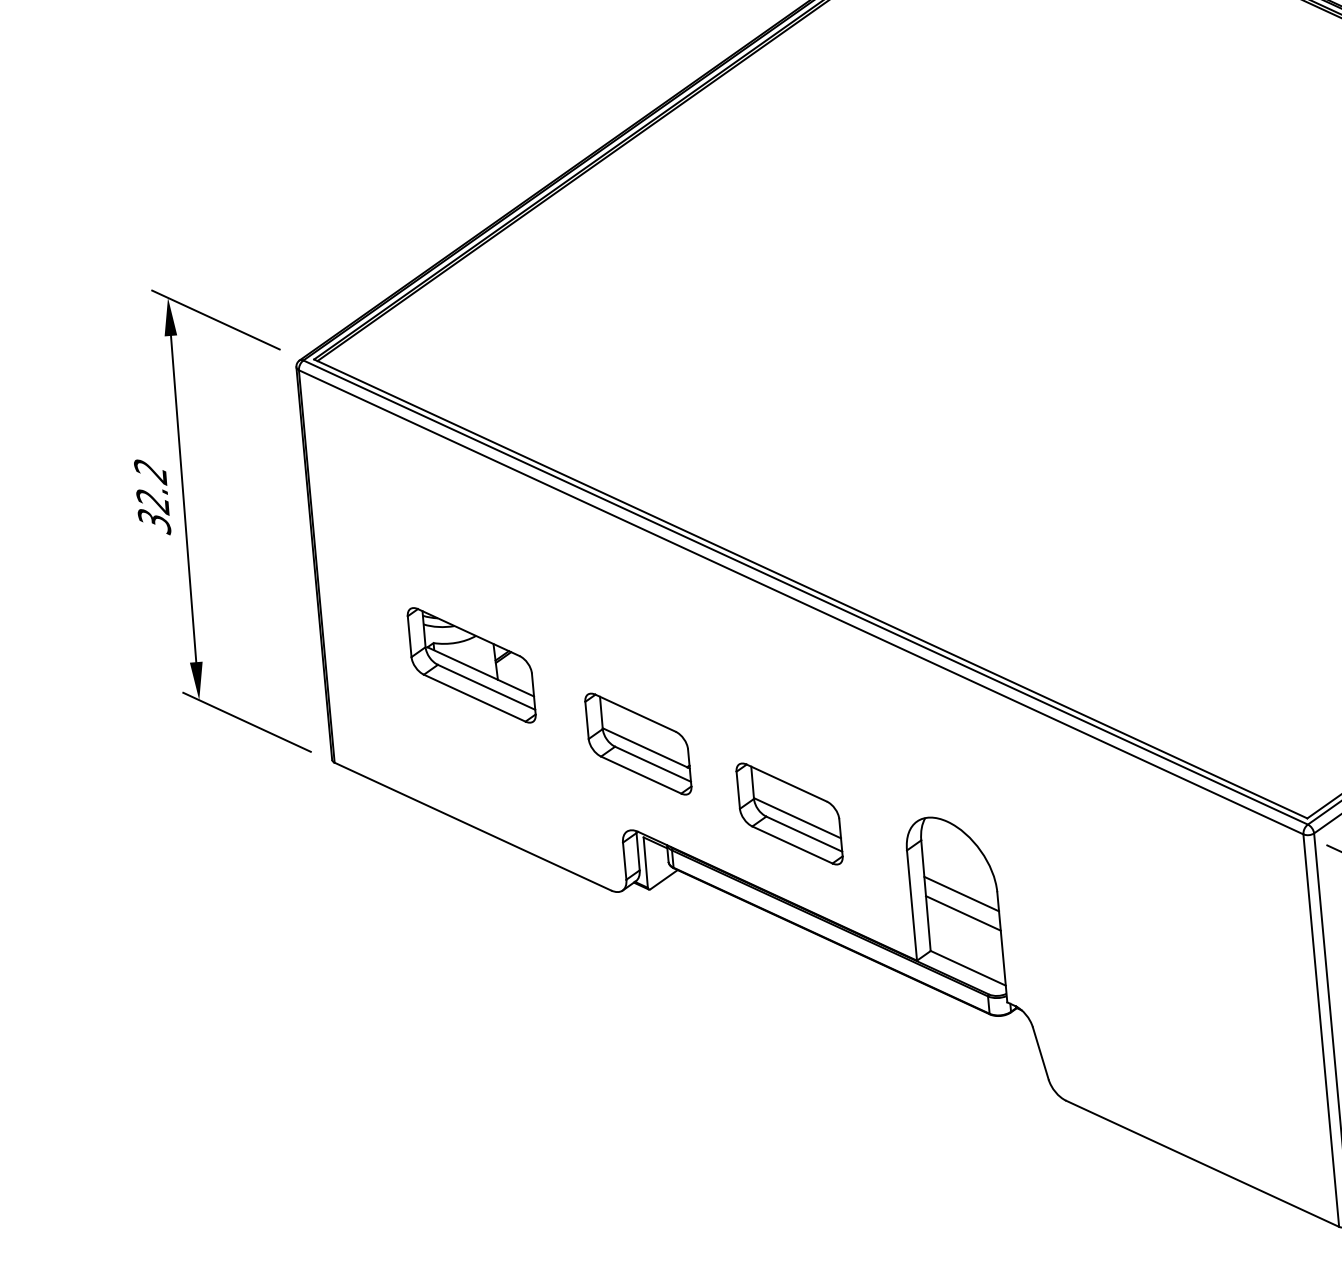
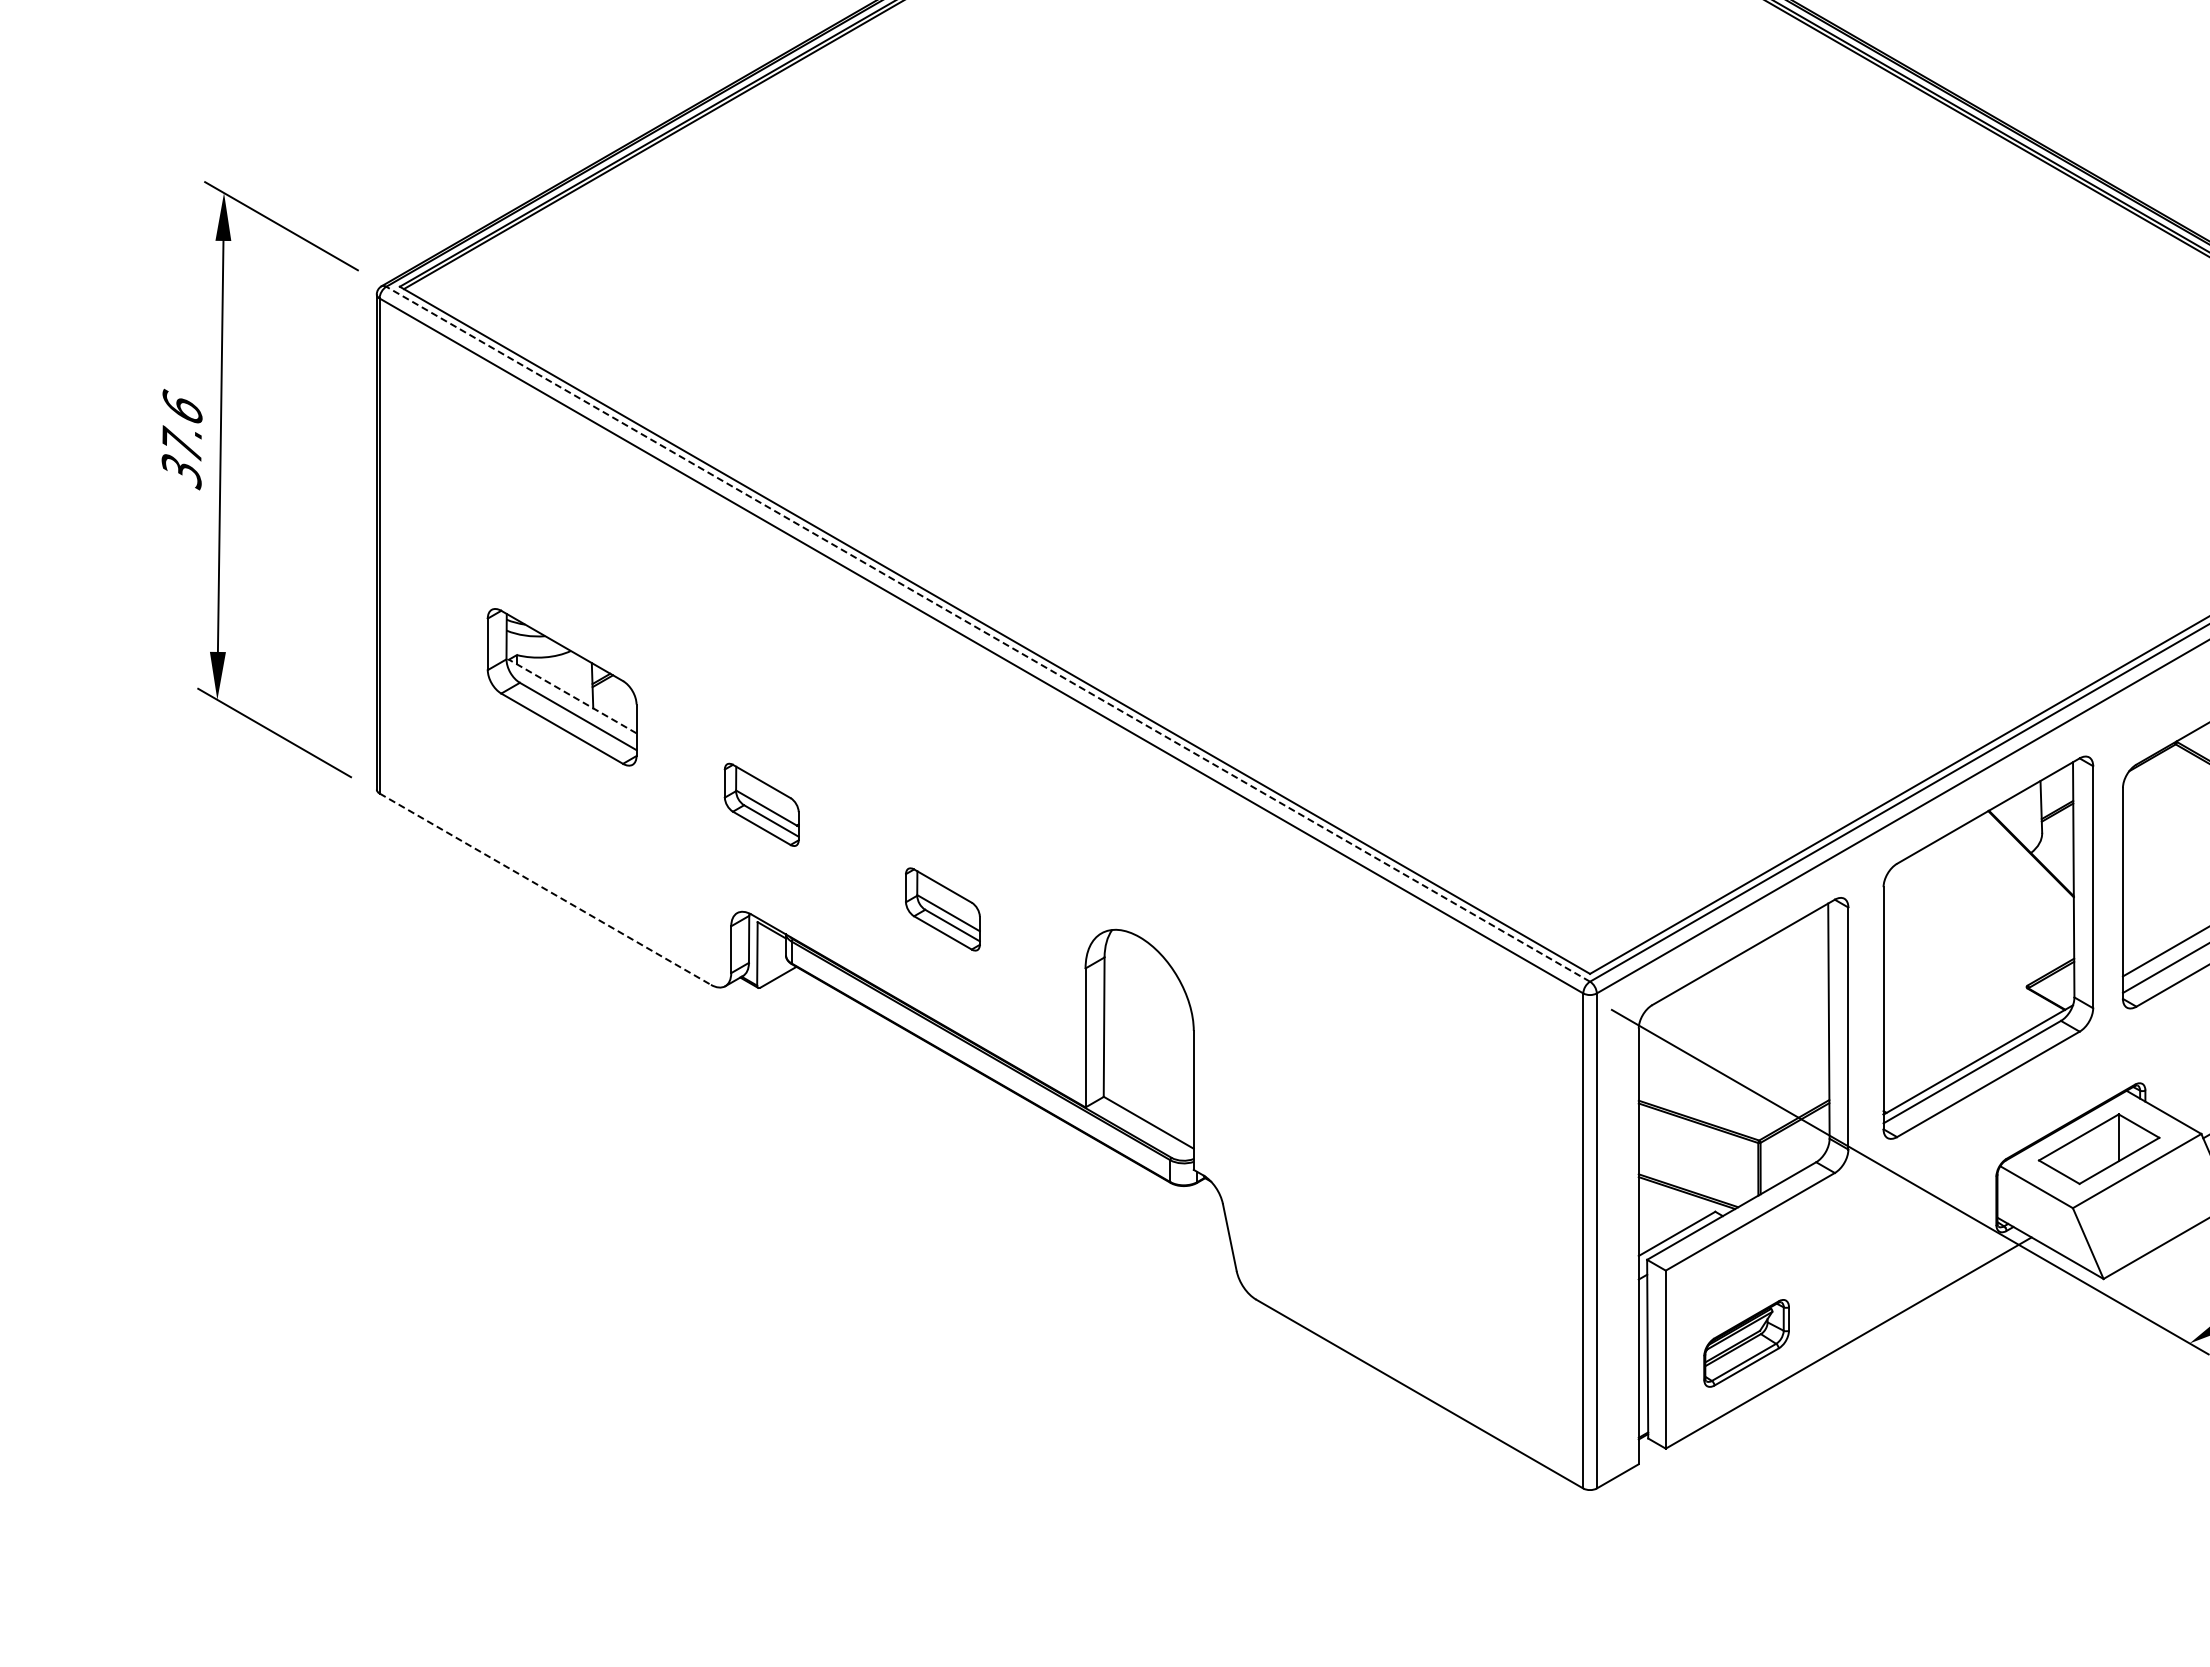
text: (151, 485) -> (182, 426), 32.2 -> 37.6
line: (805, 592) -> (988, 634), solid -> dashed
line: (480, 671) -> (572, 696), solid -> dashed
part: (638, 743) -> (761, 804), size x0.6
part: (789, 814) -> (942, 909), size x0.6
line: (473, 826) -> (545, 889), solid -> dashed
line: (961, 894) -> (1148, 1029), removed
line: (963, 913) -> (1148, 1053), removed

